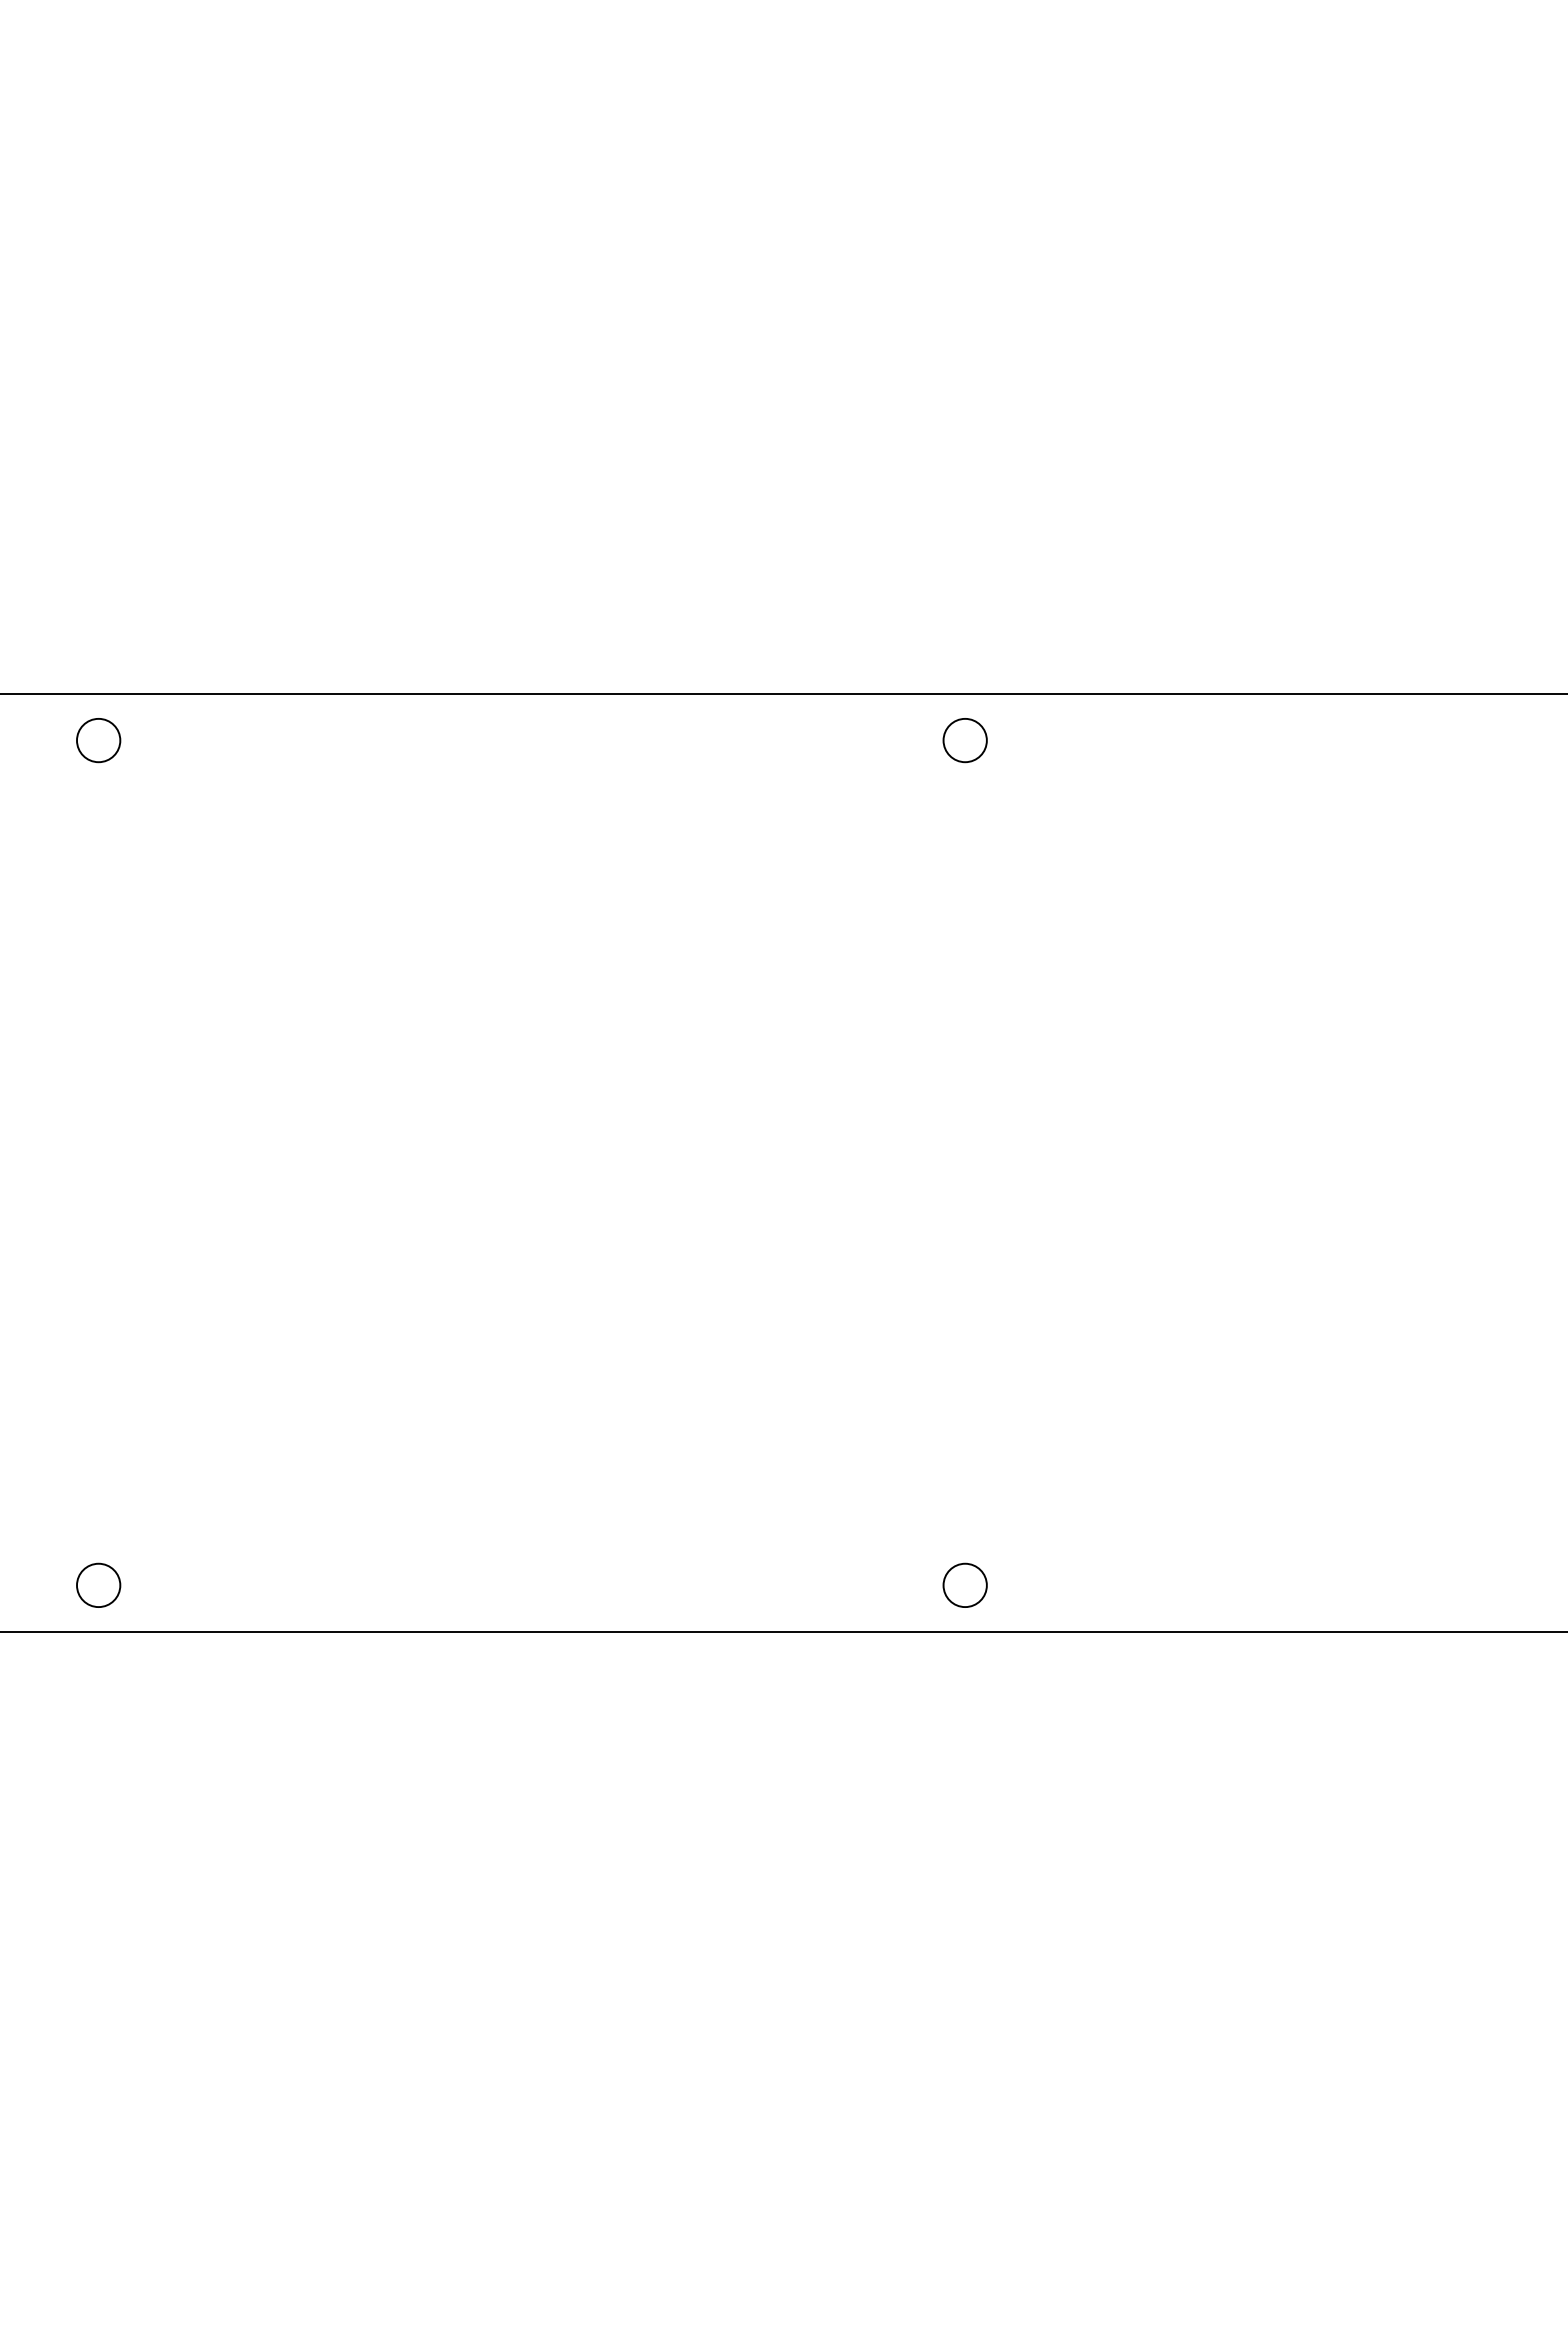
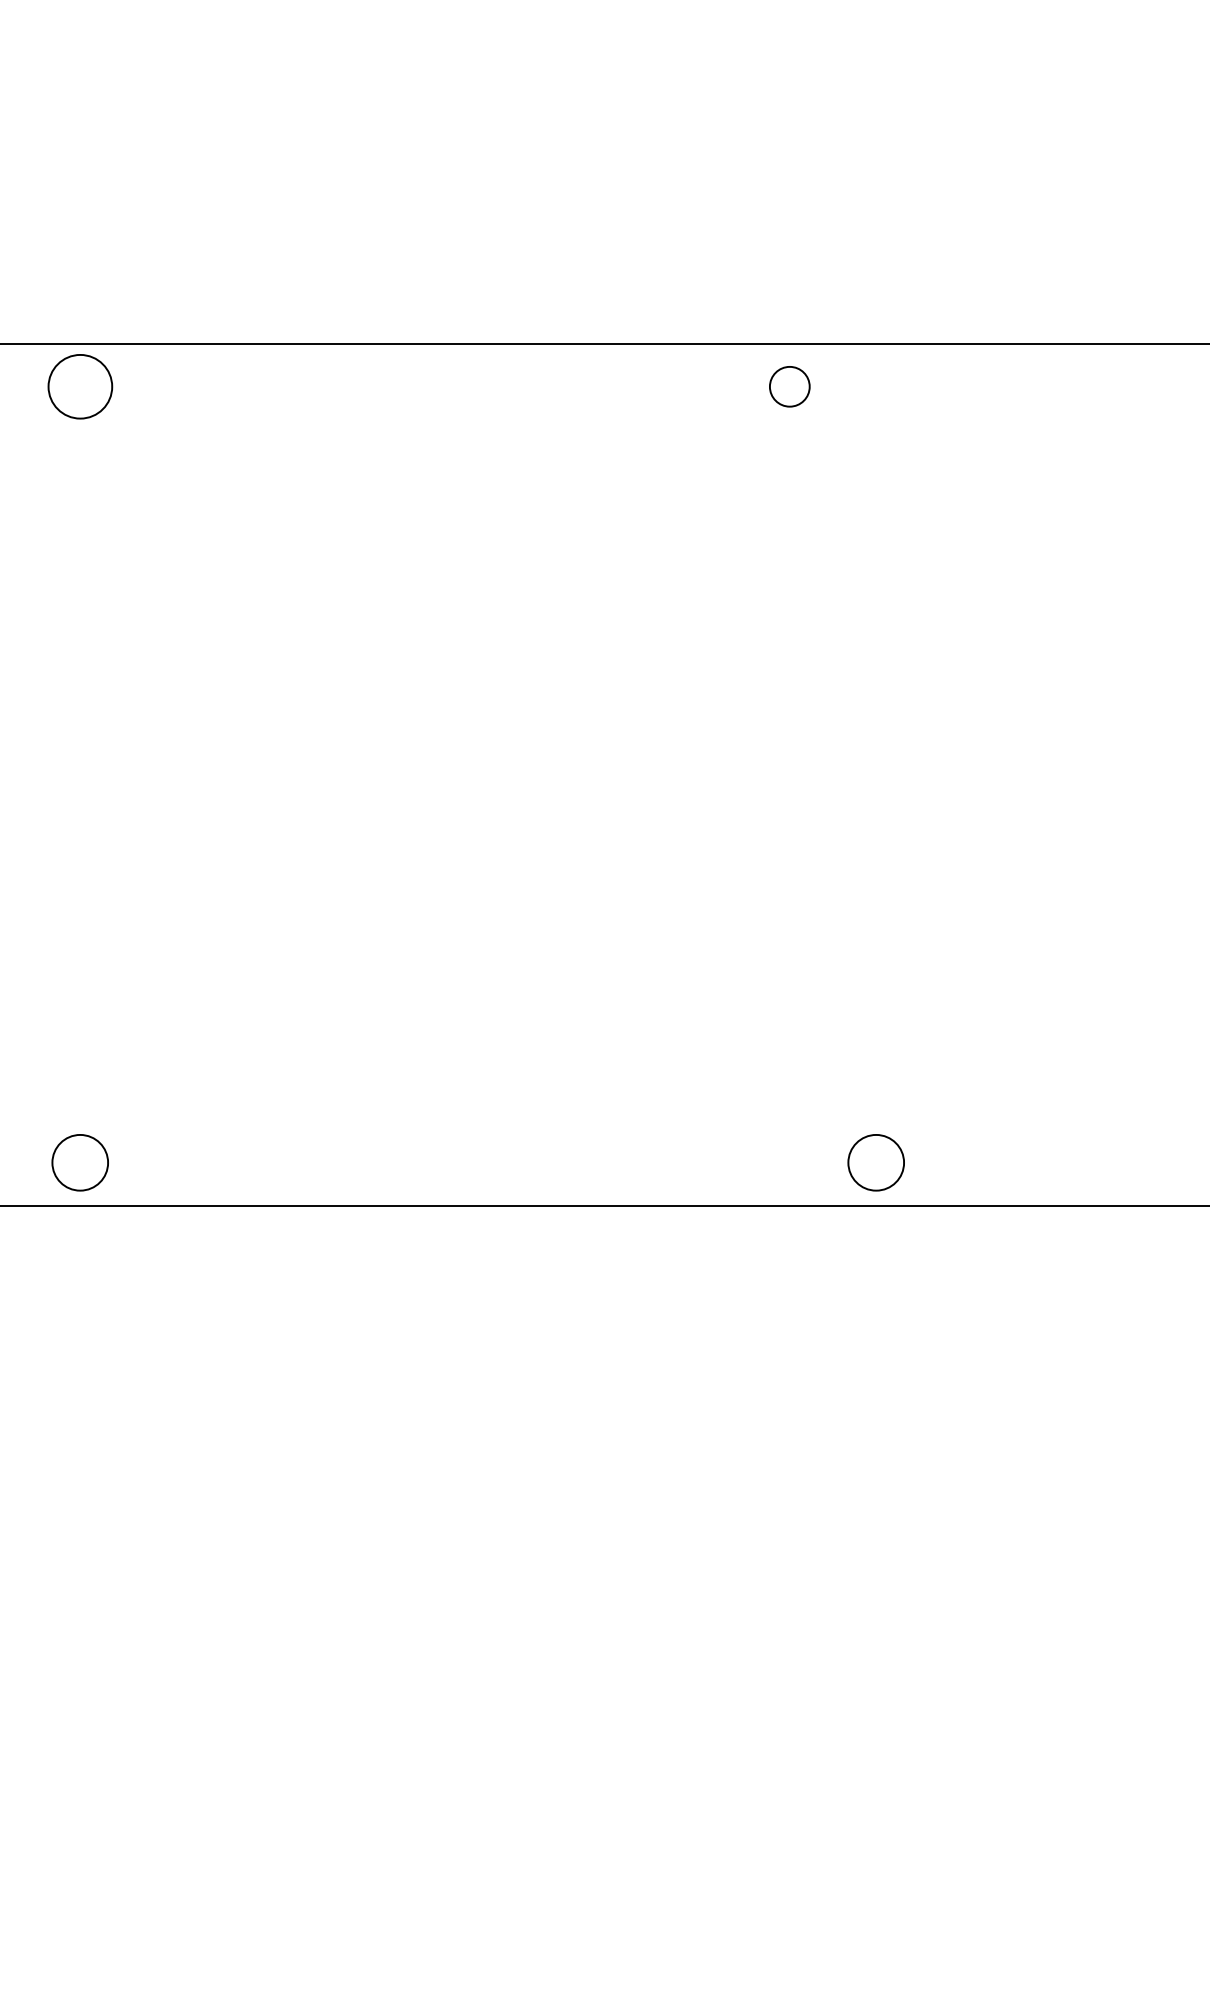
circle: (98, 740) -> (80, 386), size x1.6
circle: (964, 740) -> (789, 386), moved
circle: (98, 1584) -> (80, 1161), size x1.4
circle: (964, 1584) -> (875, 1161), size x1.4

